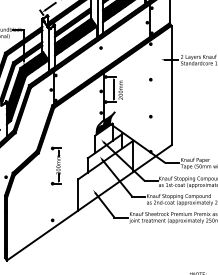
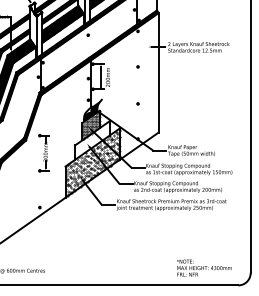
hatch: (103, 137) -> (90, 124), added
hatch: (105, 175) -> (92, 162), added

